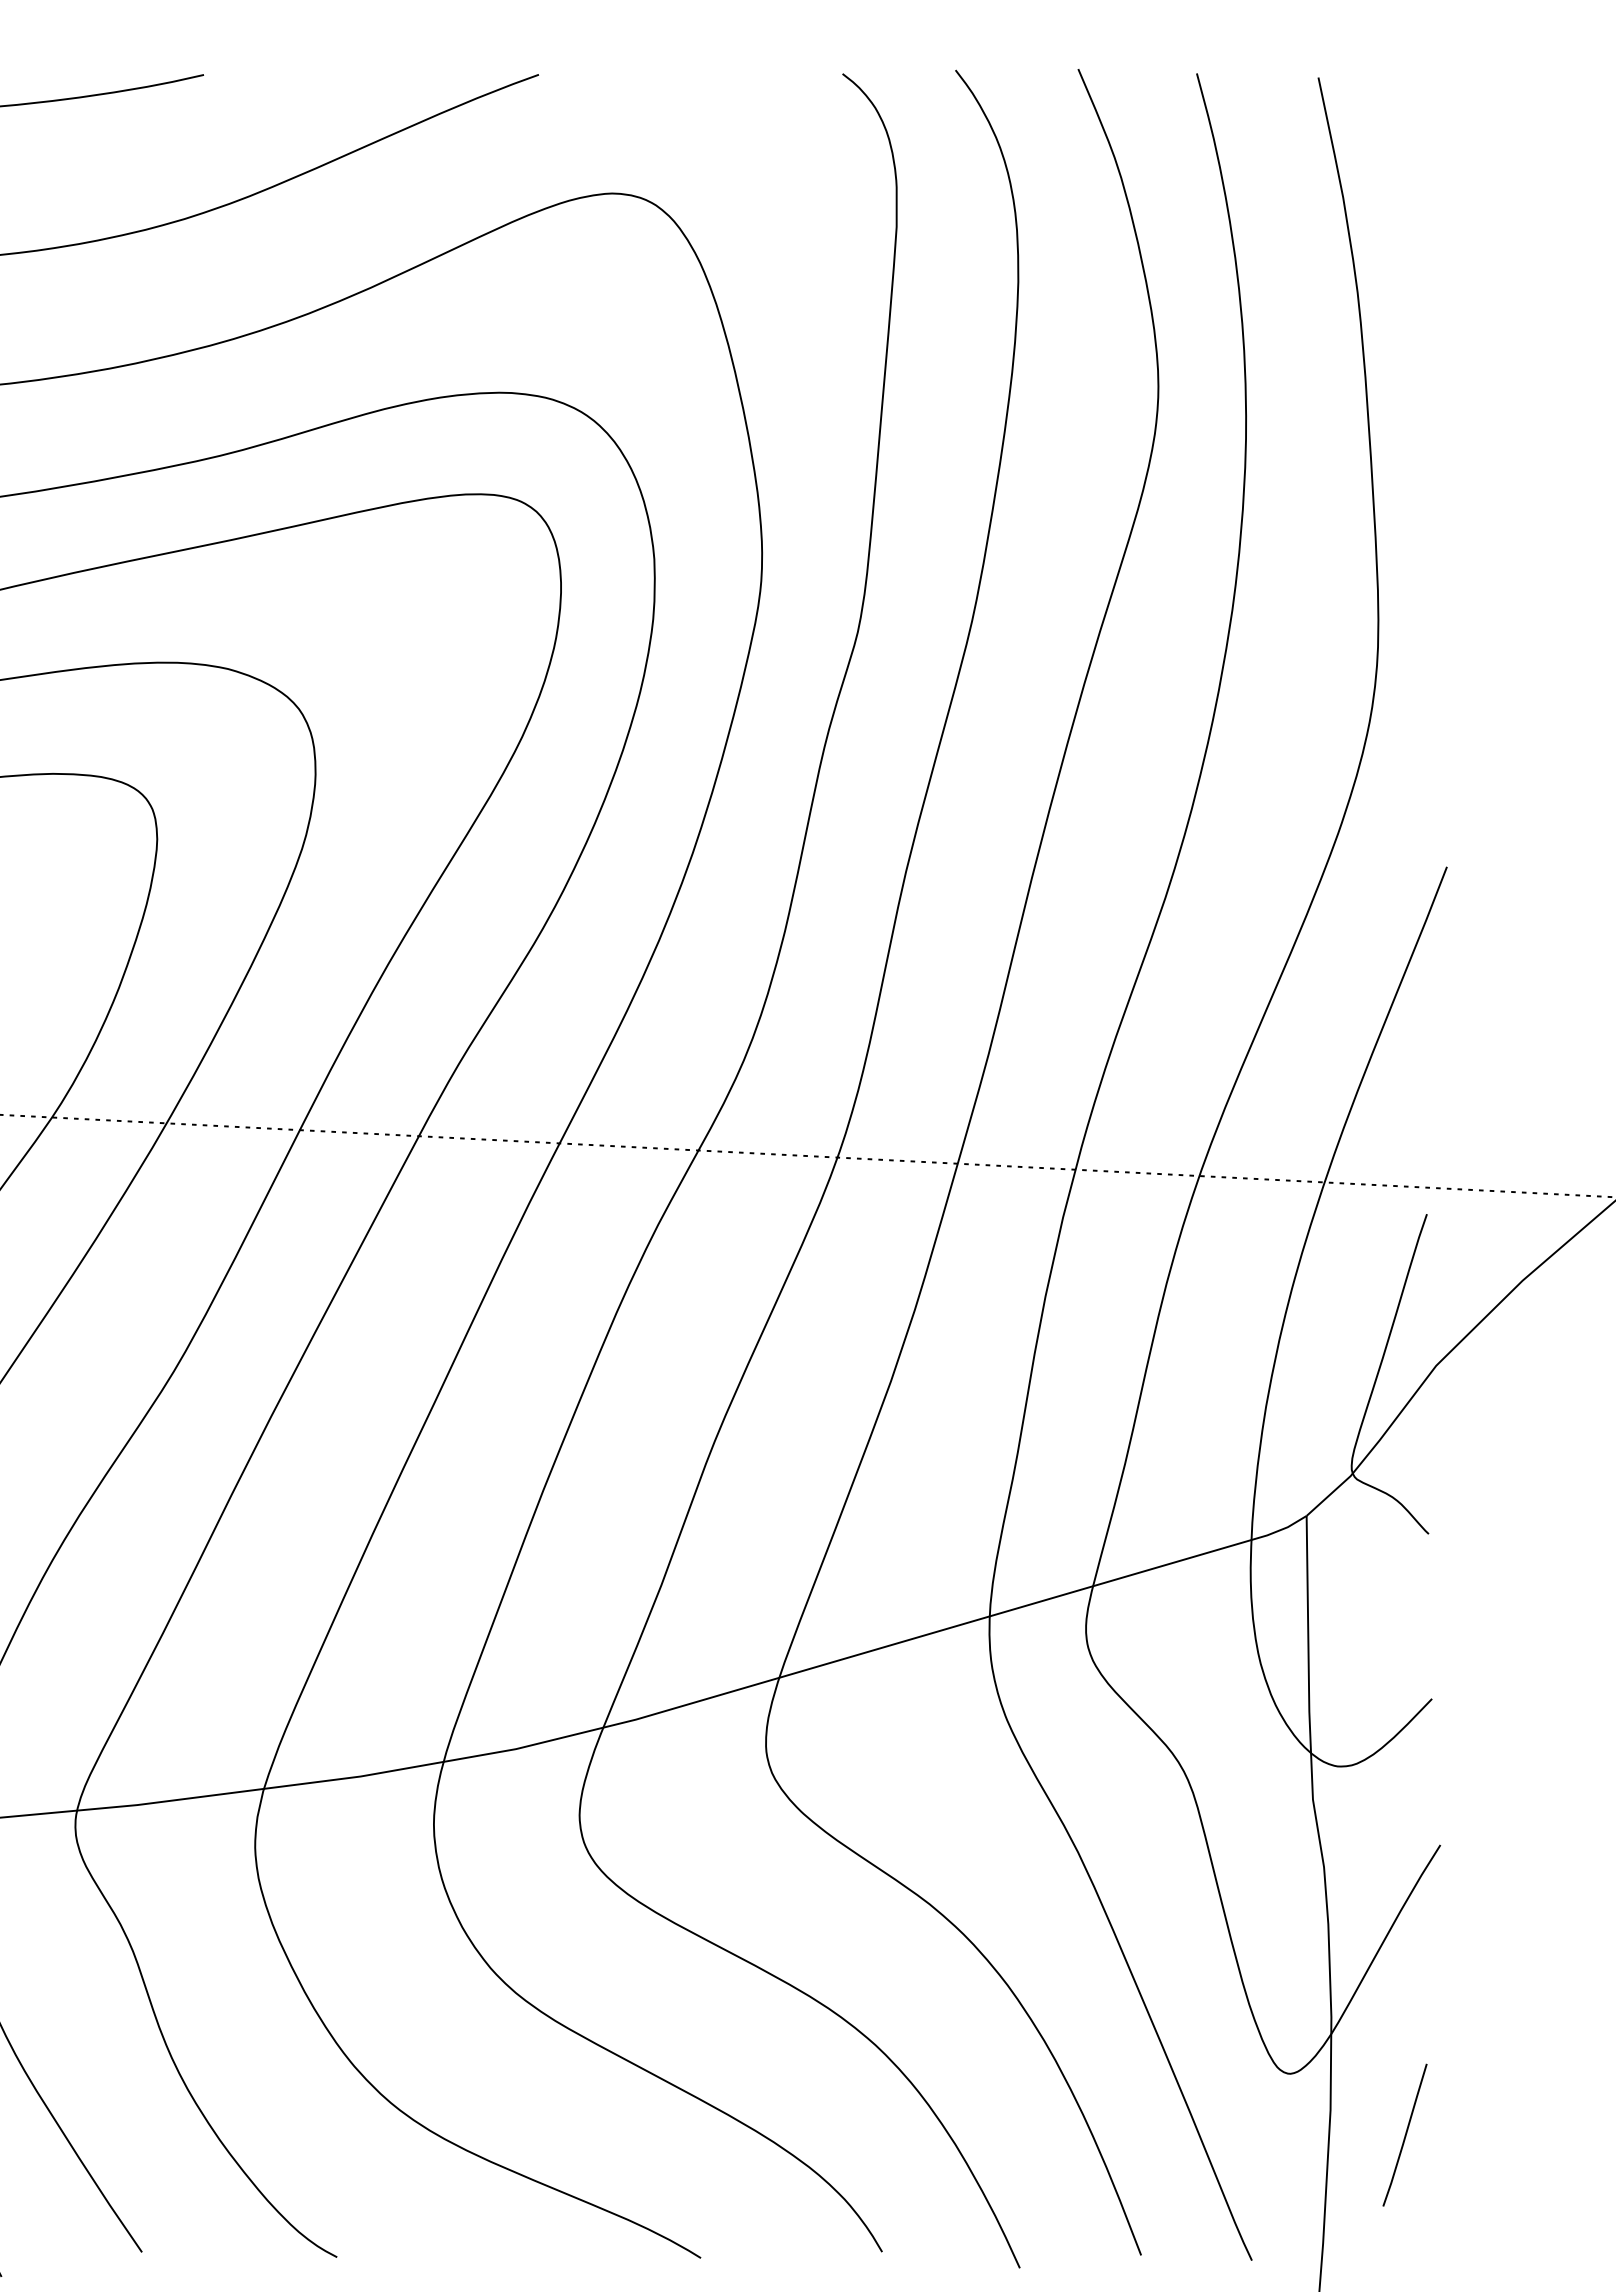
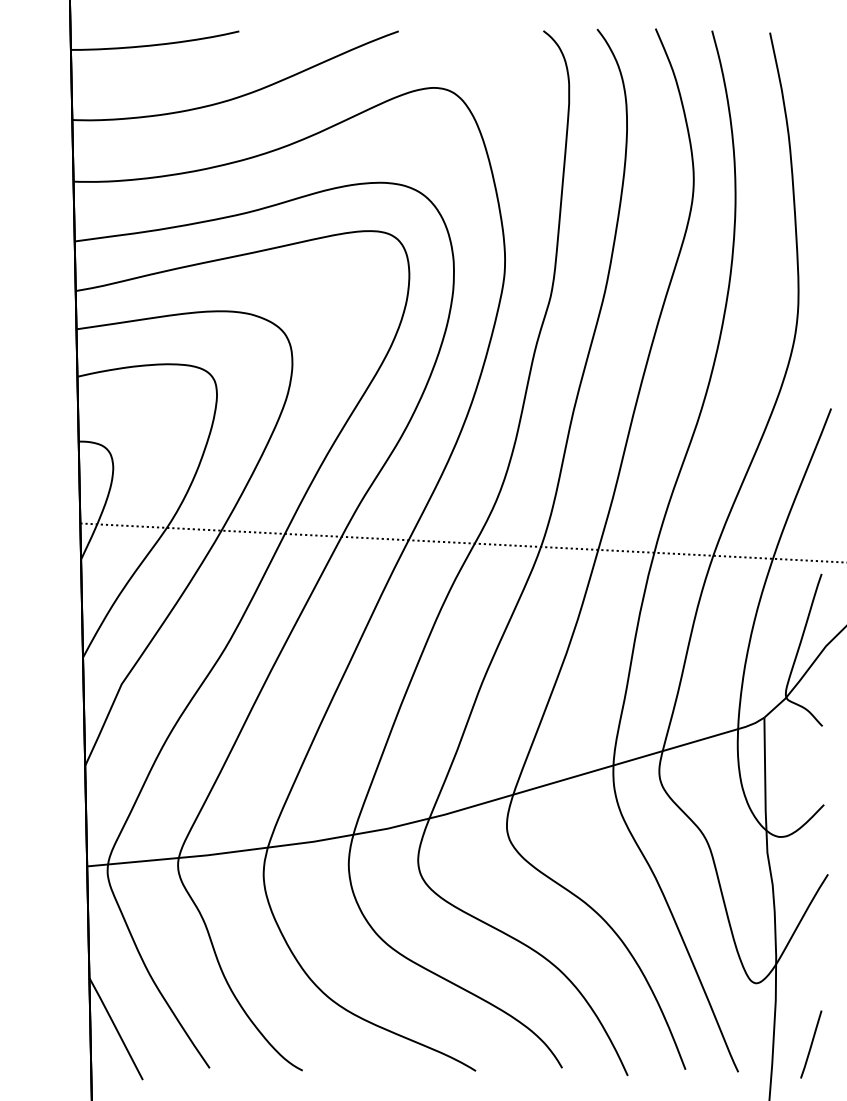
line: (1405, 2135) -> (811, 1044), moved

